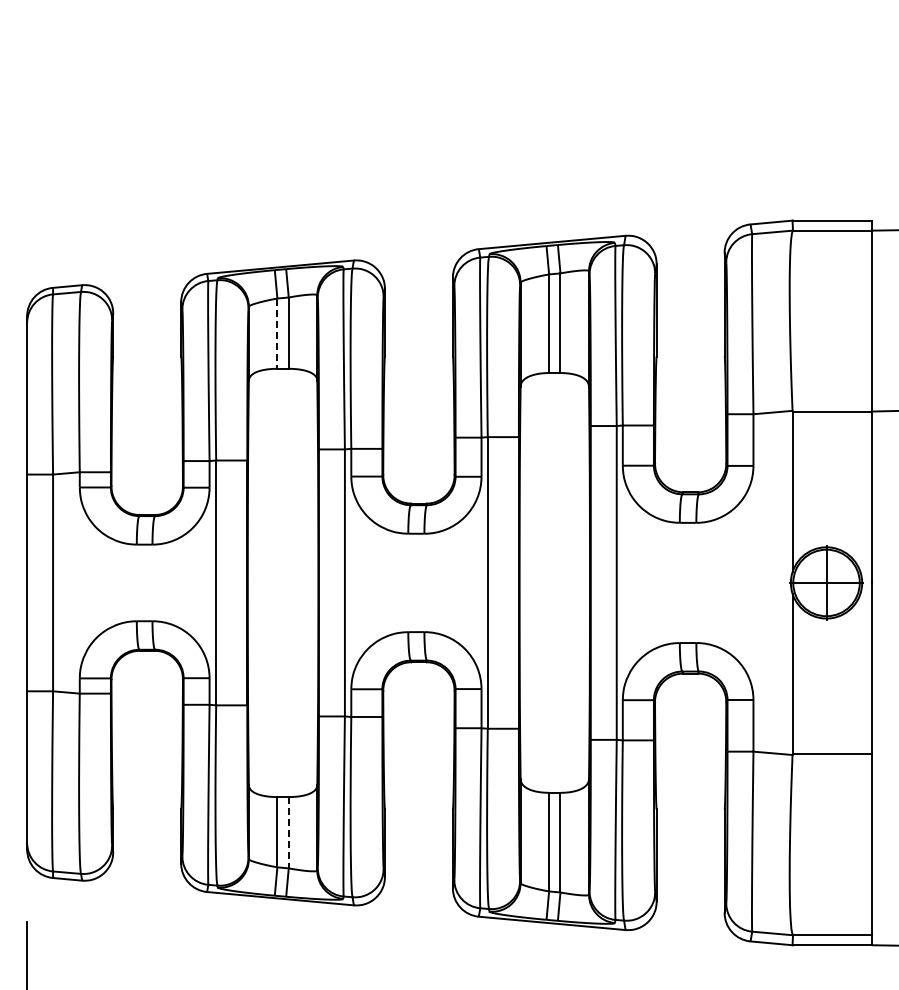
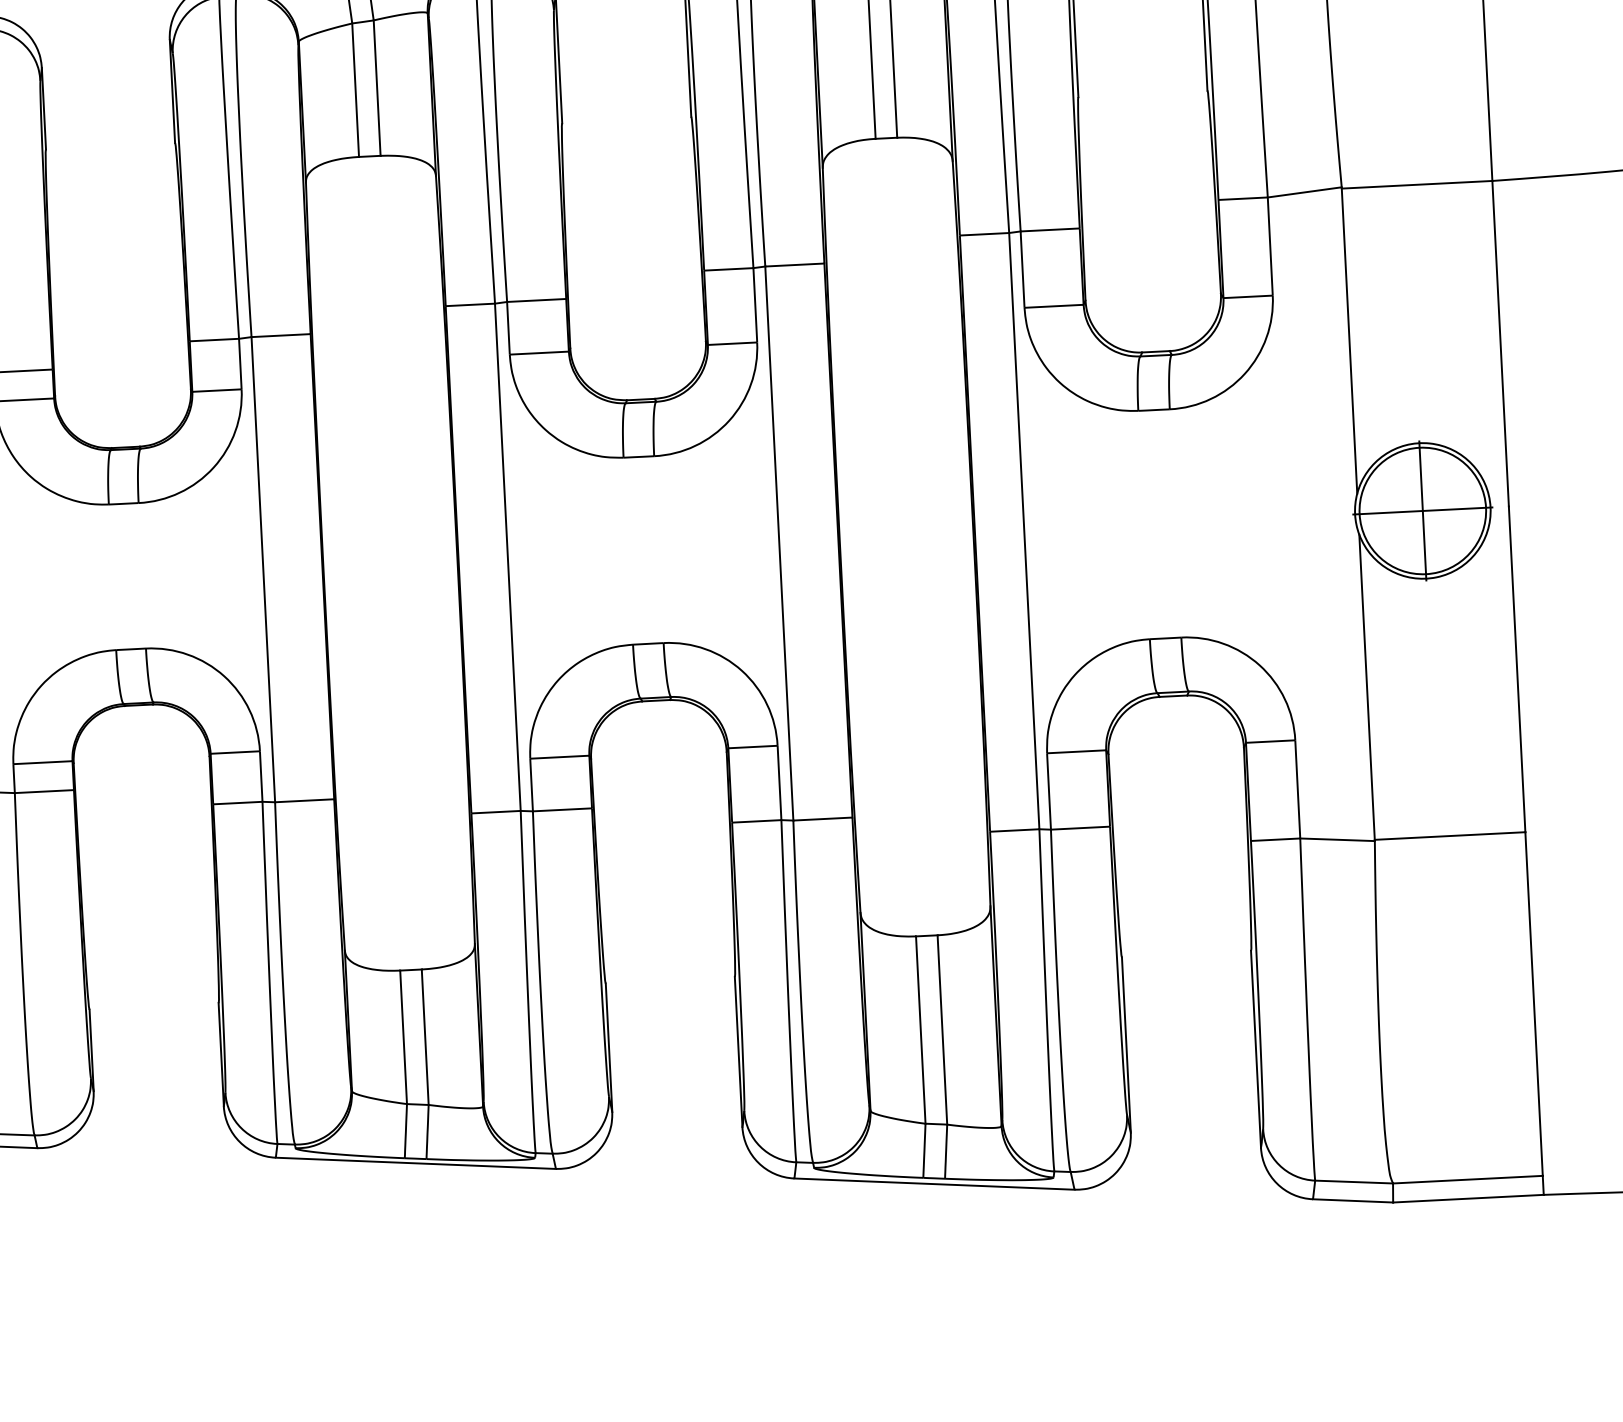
line: (277, 334) -> (355, 91), dashed -> solid
line: (288, 832) -> (424, 1036), dashed -> solid

